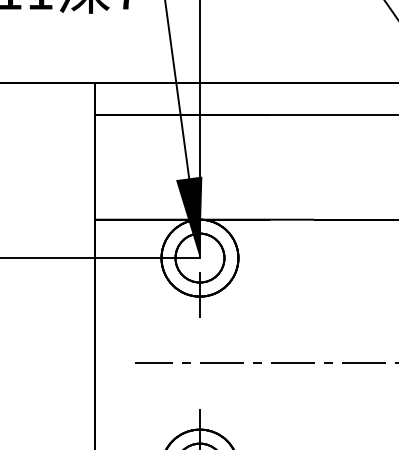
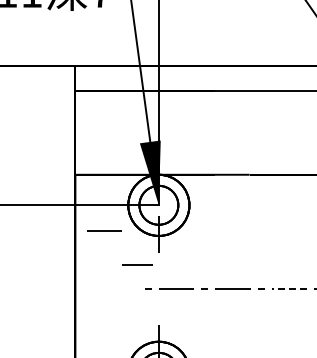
line: (131, 289) -> (104, 230), added
line: (154, 362) -> (137, 264), moved
line: (364, 362) -> (289, 288), solid -> dashed

